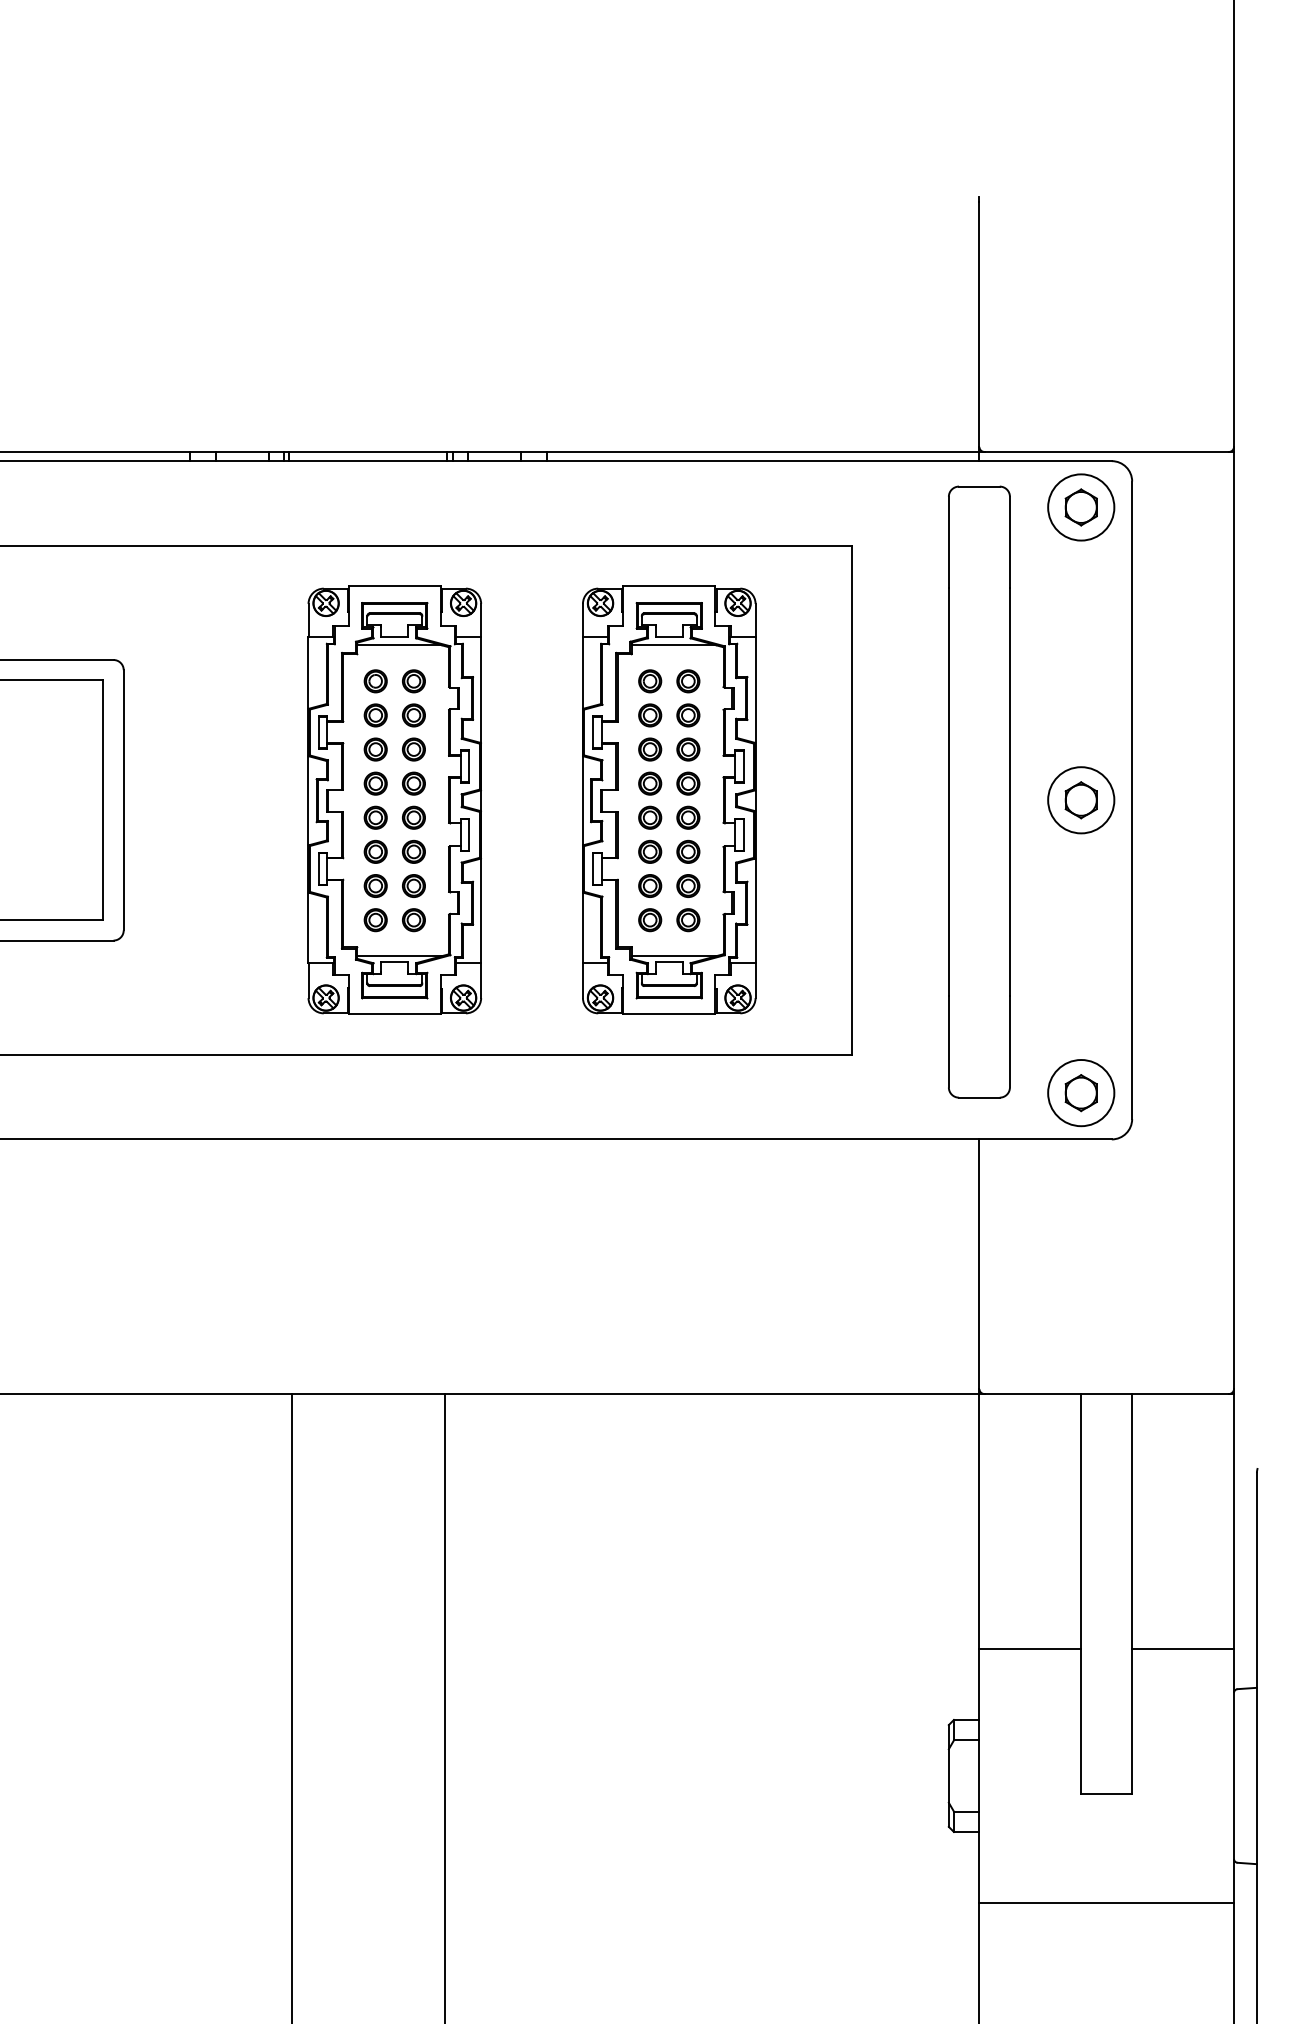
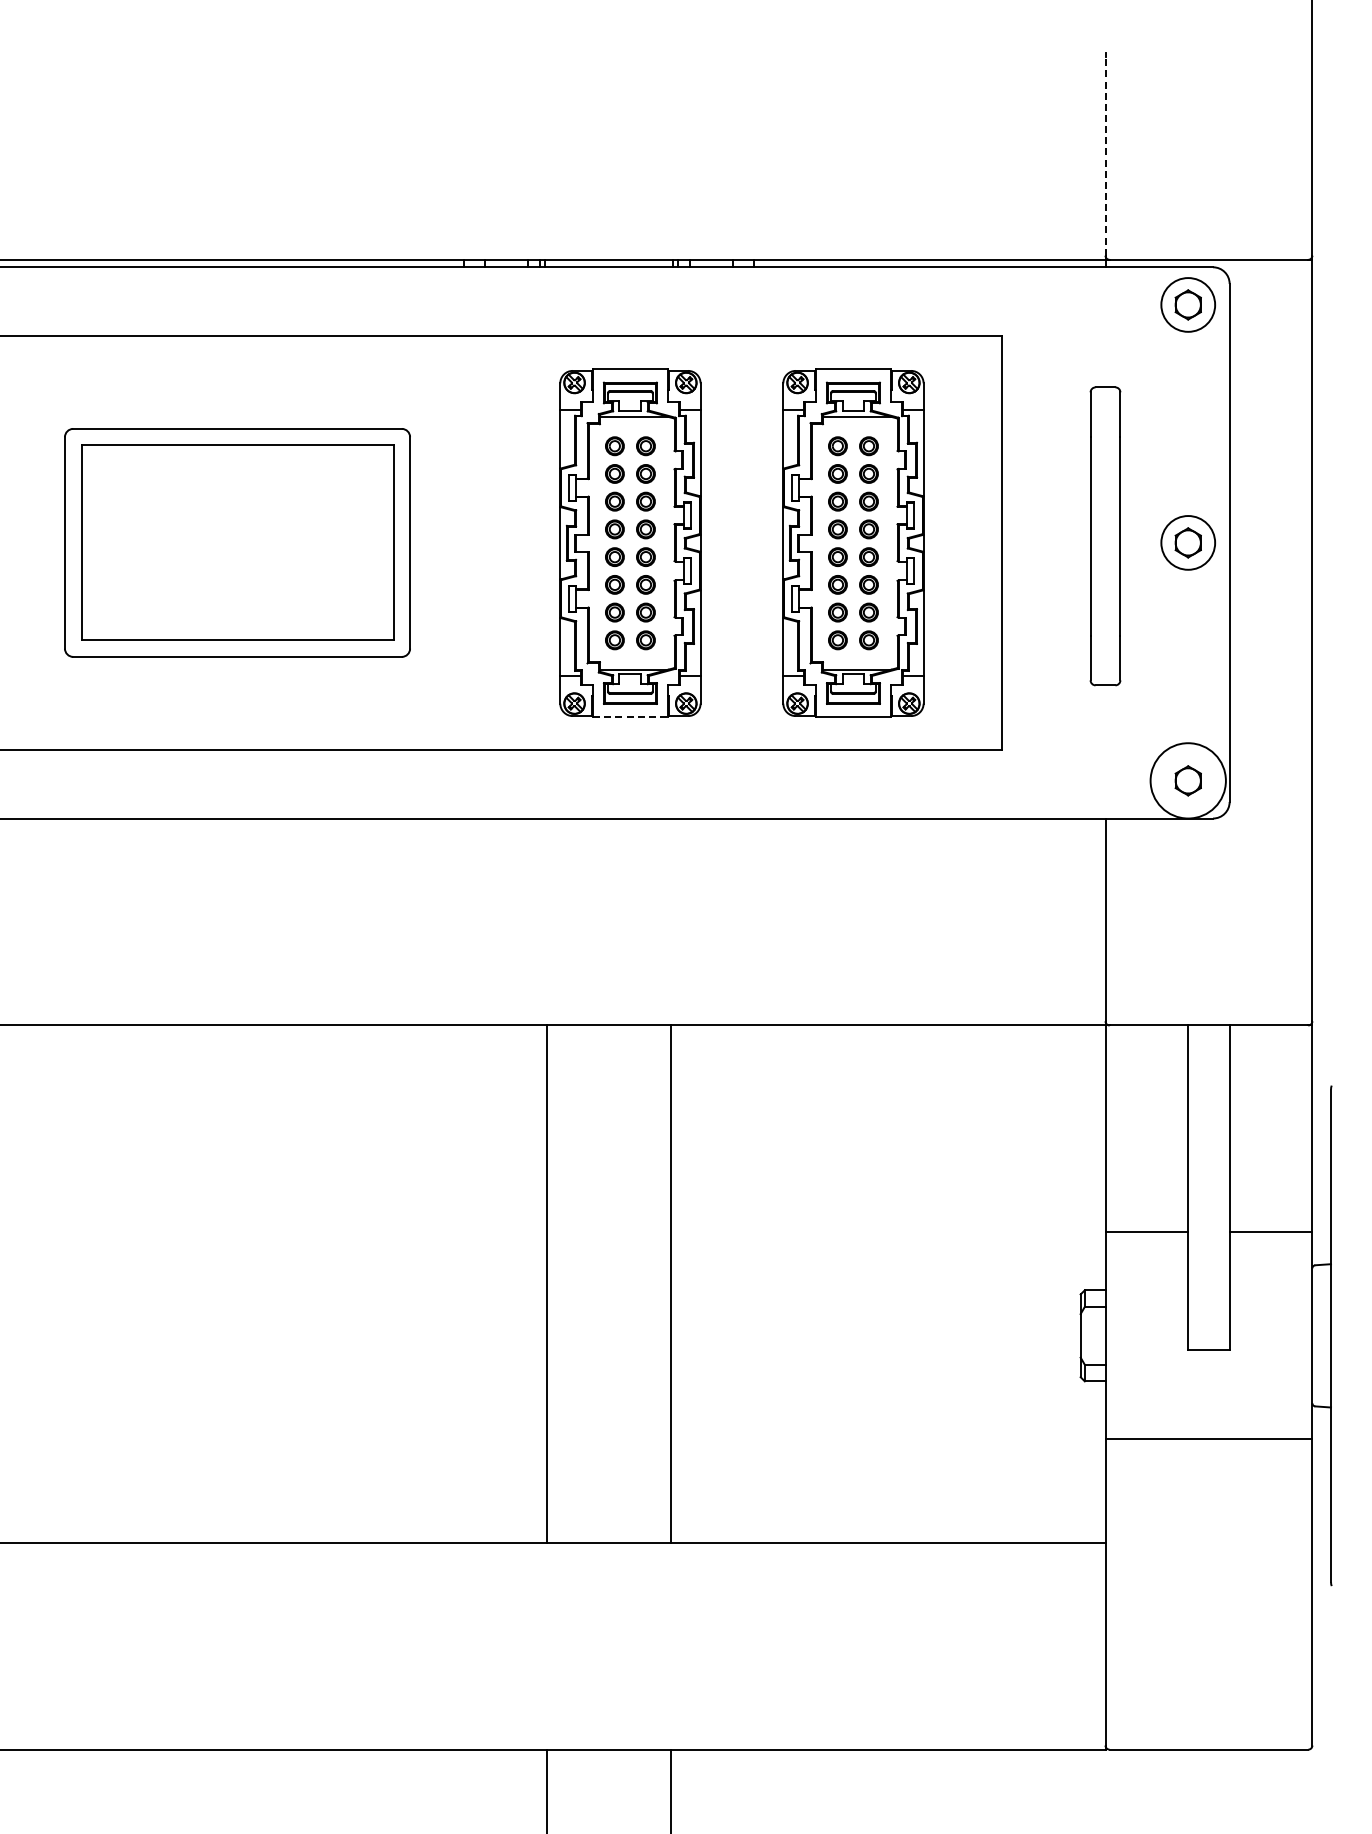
line: (979, 323) -> (1105, 155), solid -> dashed
part: (979, 792) -> (1105, 536), size x0.6
line: (394, 1013) -> (630, 716), solid -> dashed
circle: (1081, 1092) -> (1188, 780), size x1.4

